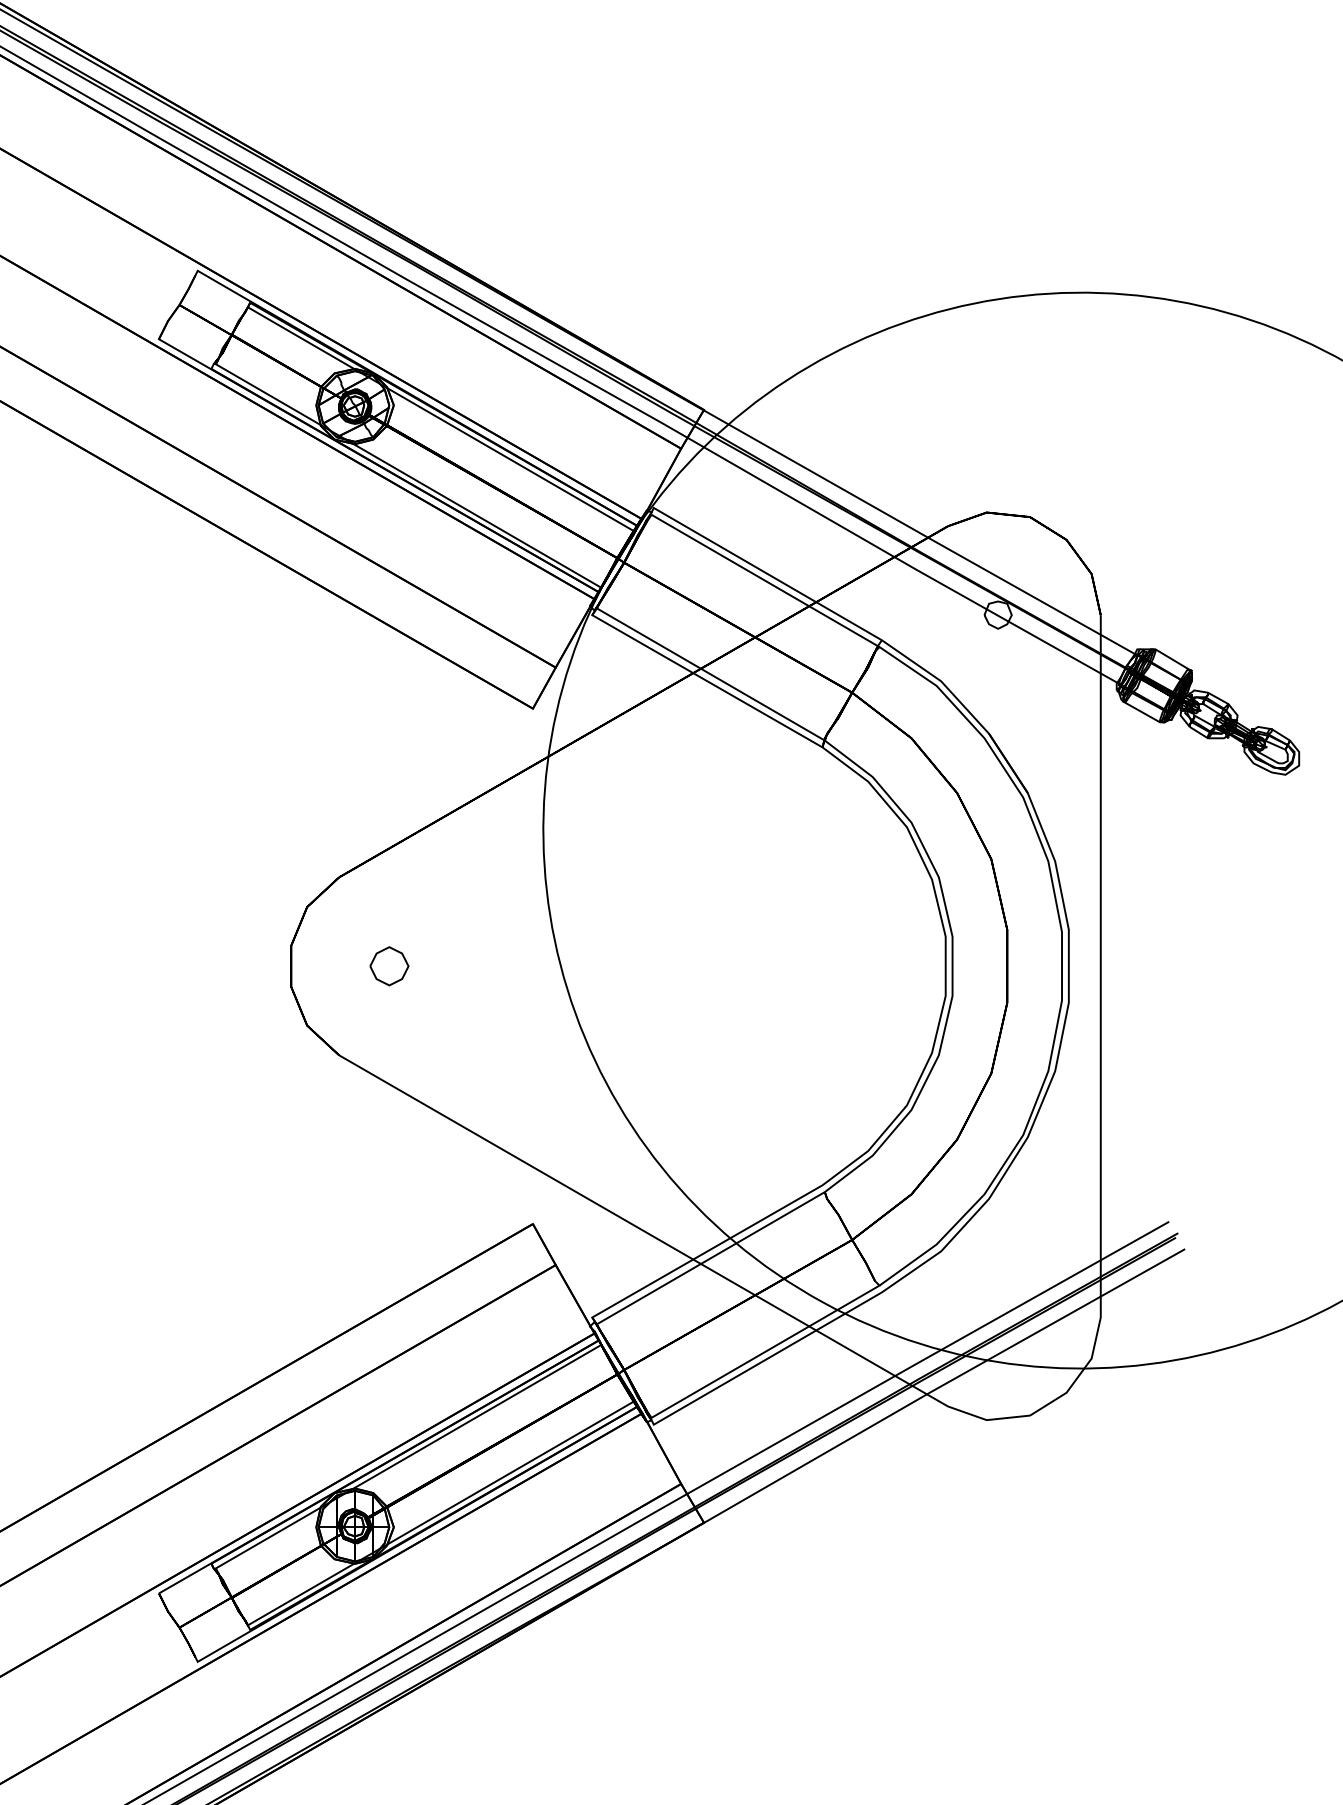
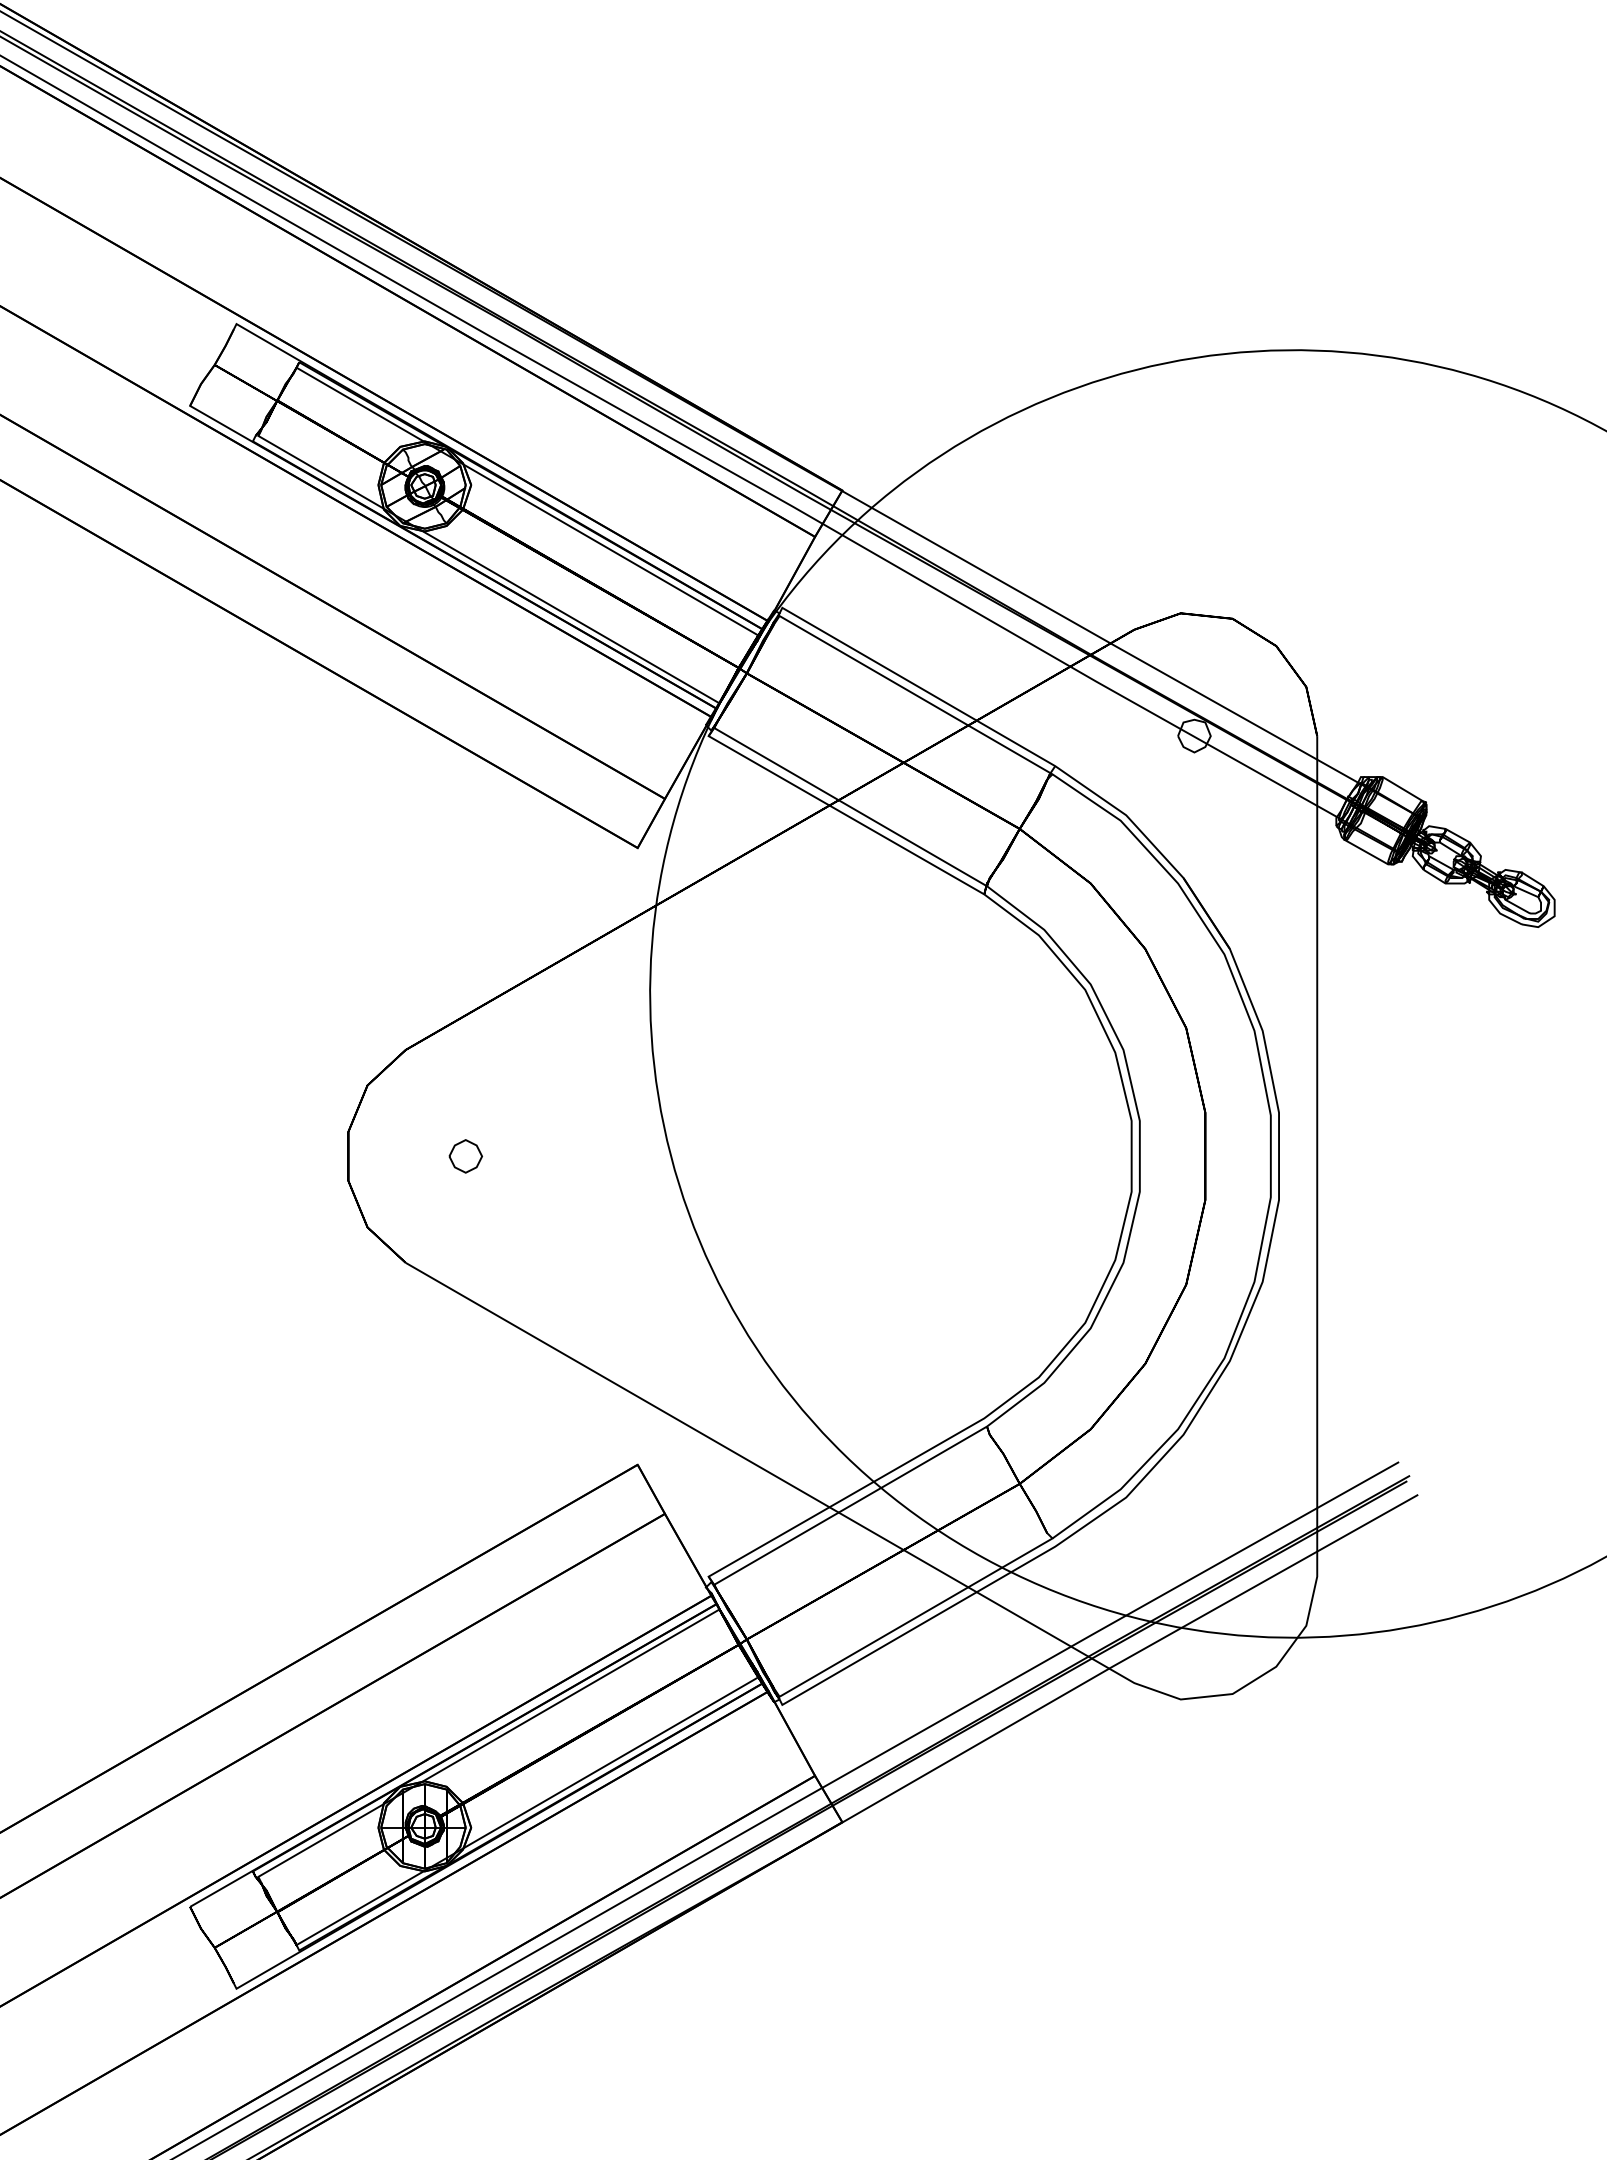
part: (389, 966) -> (465, 1156), size x0.71

